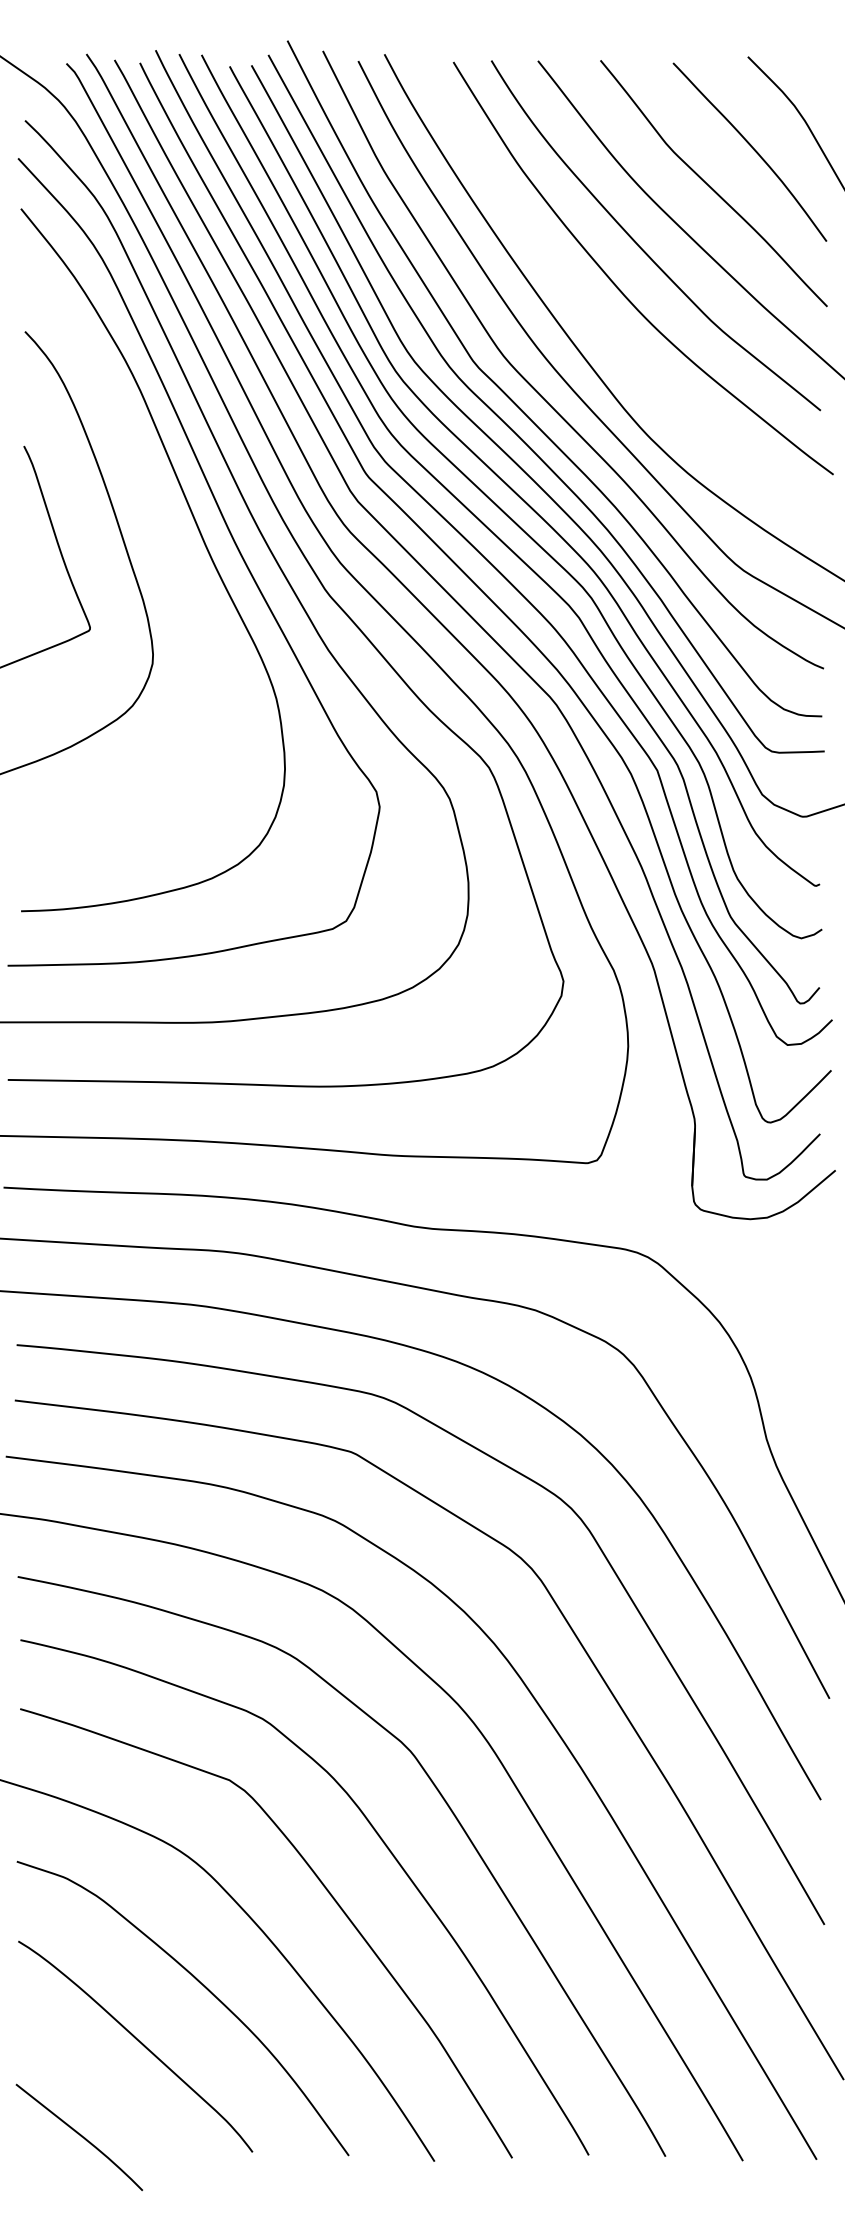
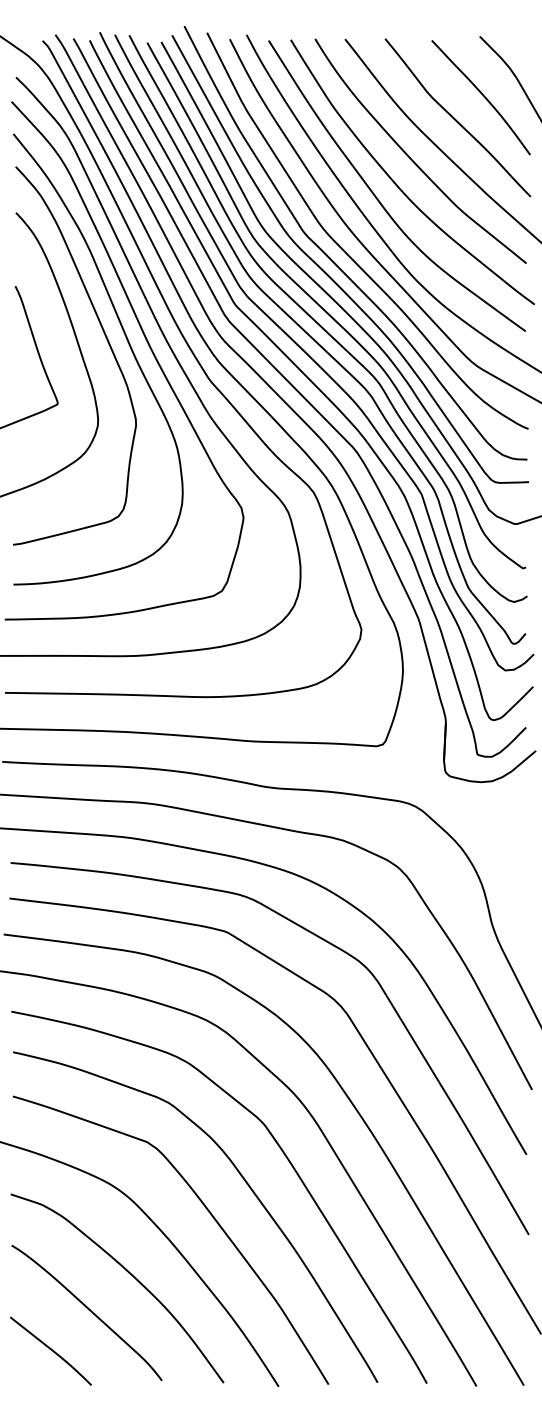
curve: (590, 309) -> (378, 198), added
curve: (166, 530) -> (106, 340), added
curve: (78, 2136) -> (50, 1350), moved

